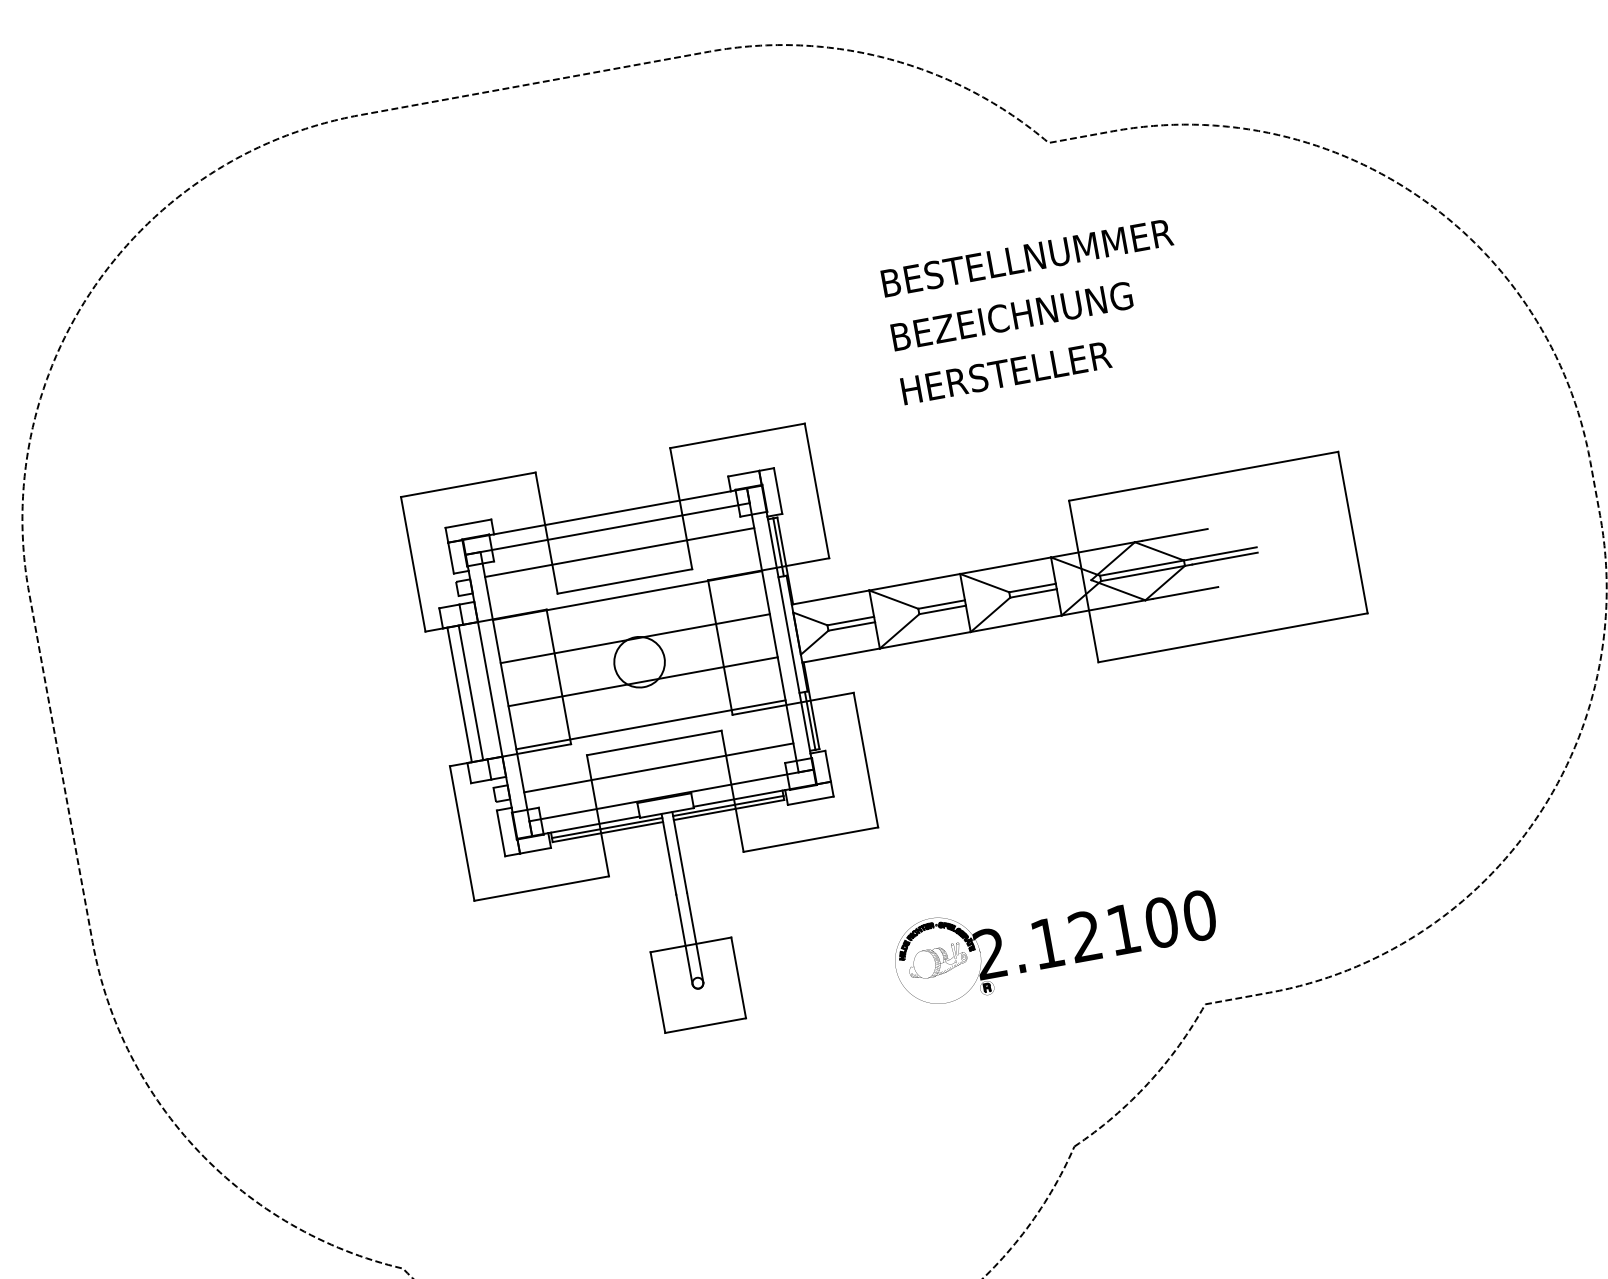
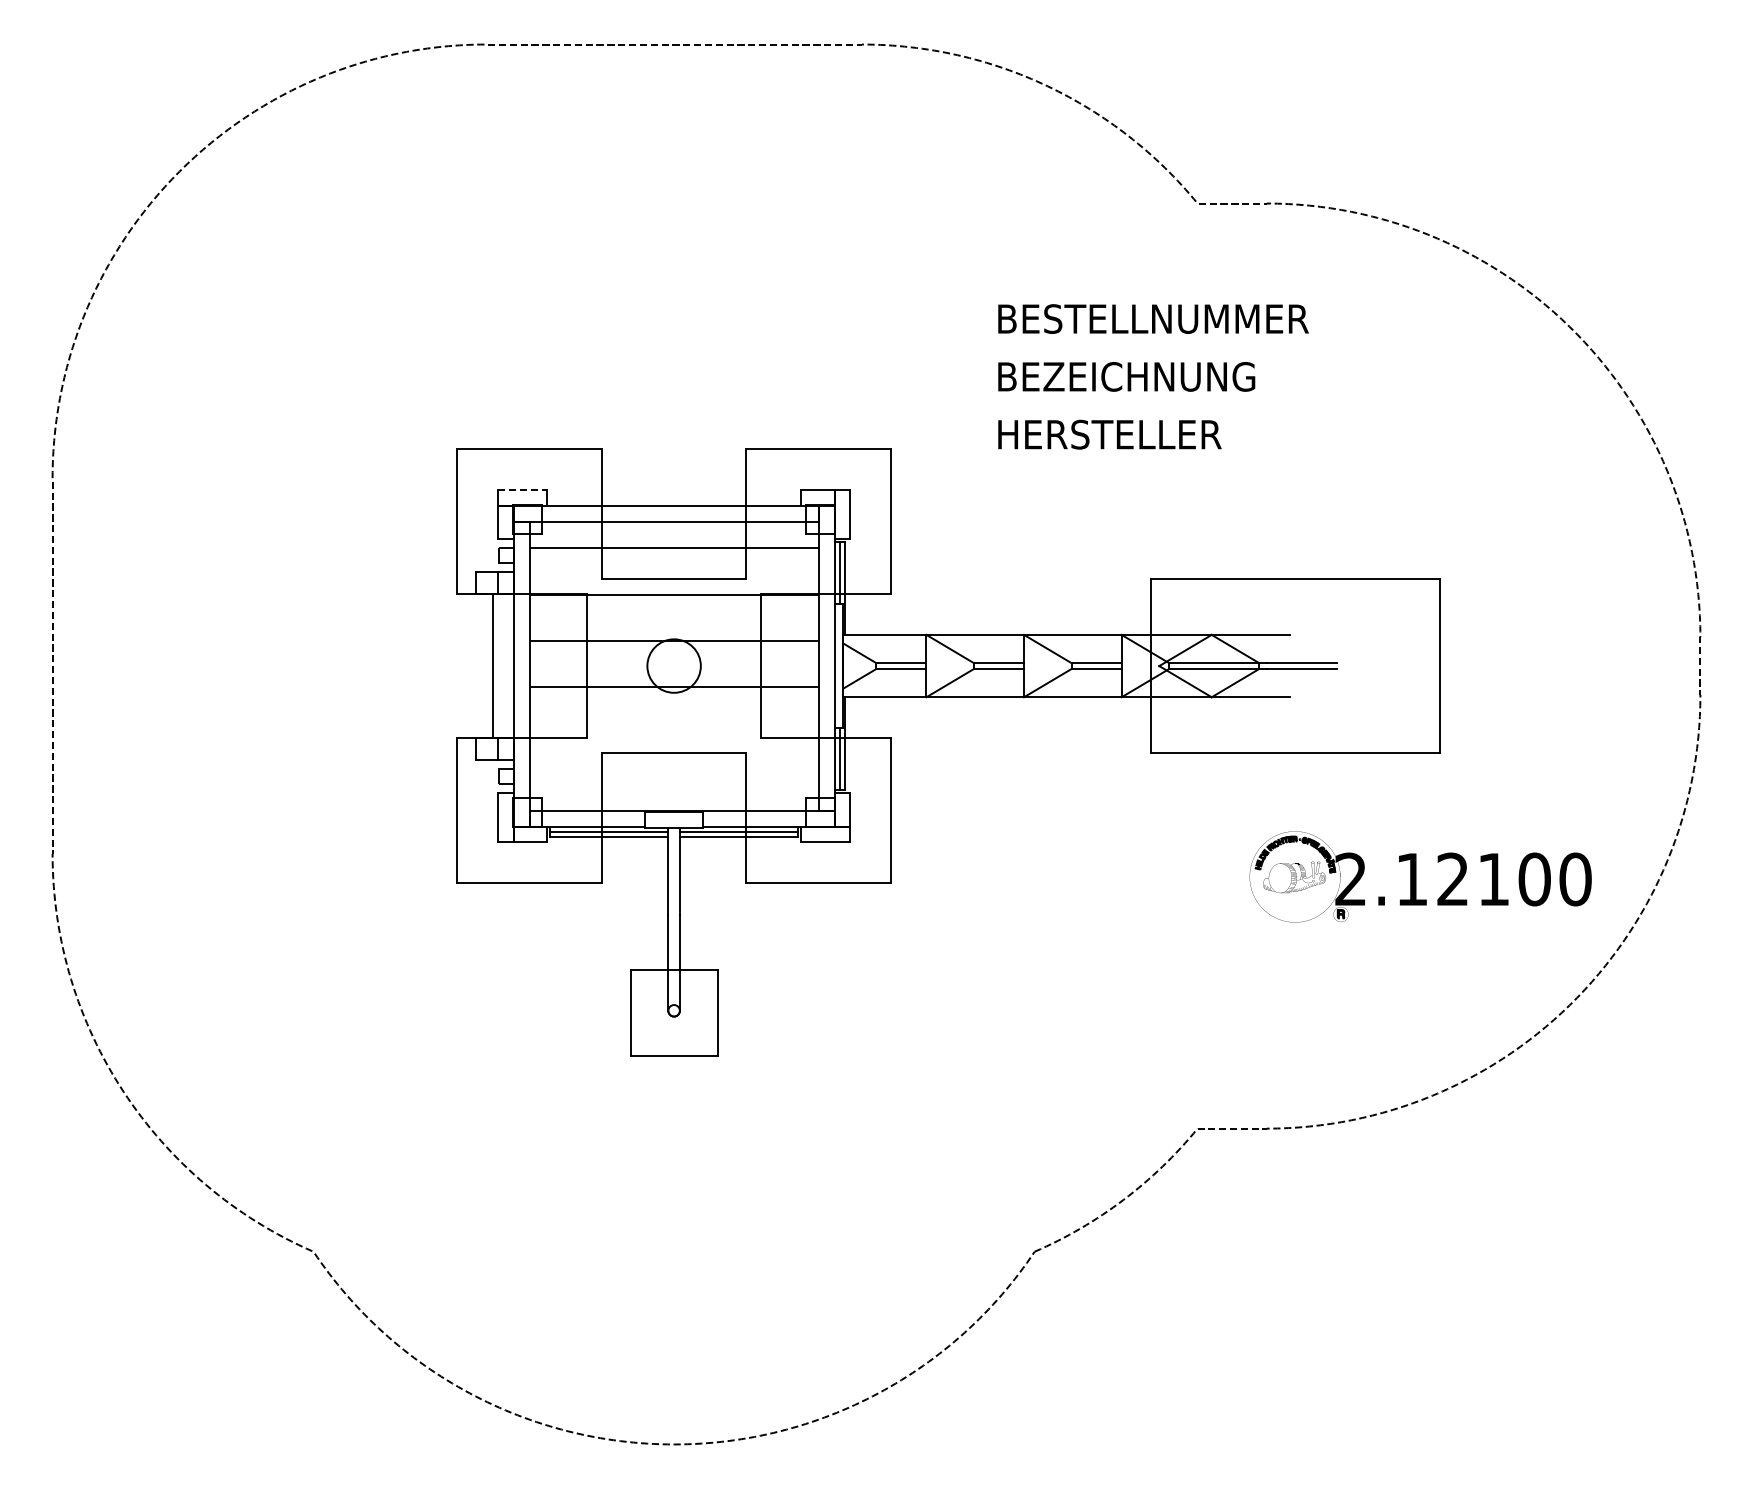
line: (468, 523) -> (522, 489), solid -> dashed
line: (459, 694) -> (480, 665), removed
line: (650, 725) -> (673, 733), removed
line: (658, 767) -> (673, 779), removed
part: (1054, 939) -> (1420, 876), moved

